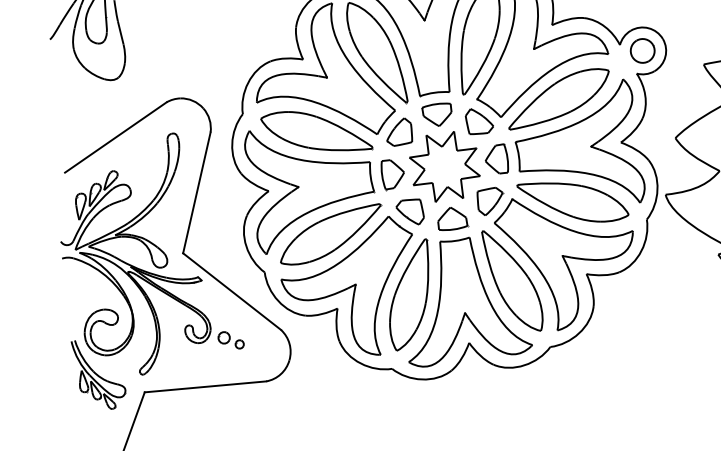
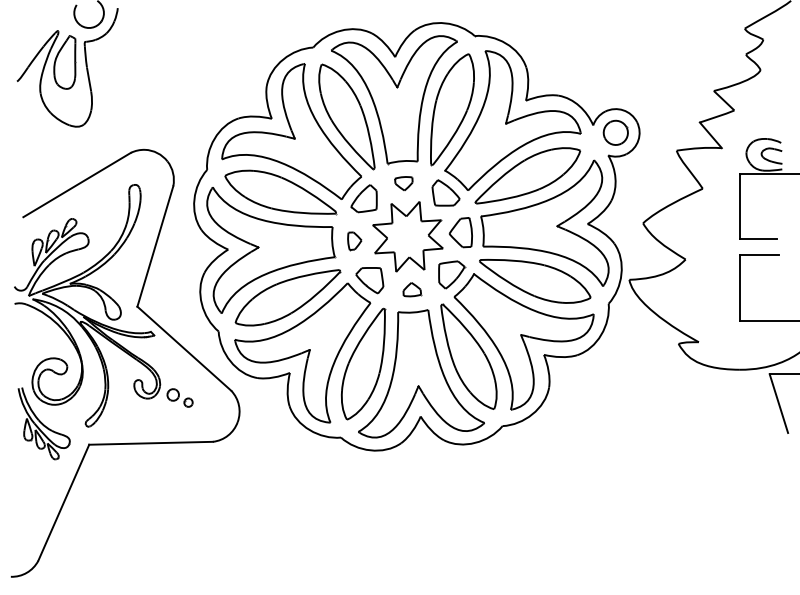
part: (437, 114) -> (403, 183), size x0.6
part: (392, 174) -> (354, 241), size x0.6
part: (452, 218) -> (412, 289), size x0.6

